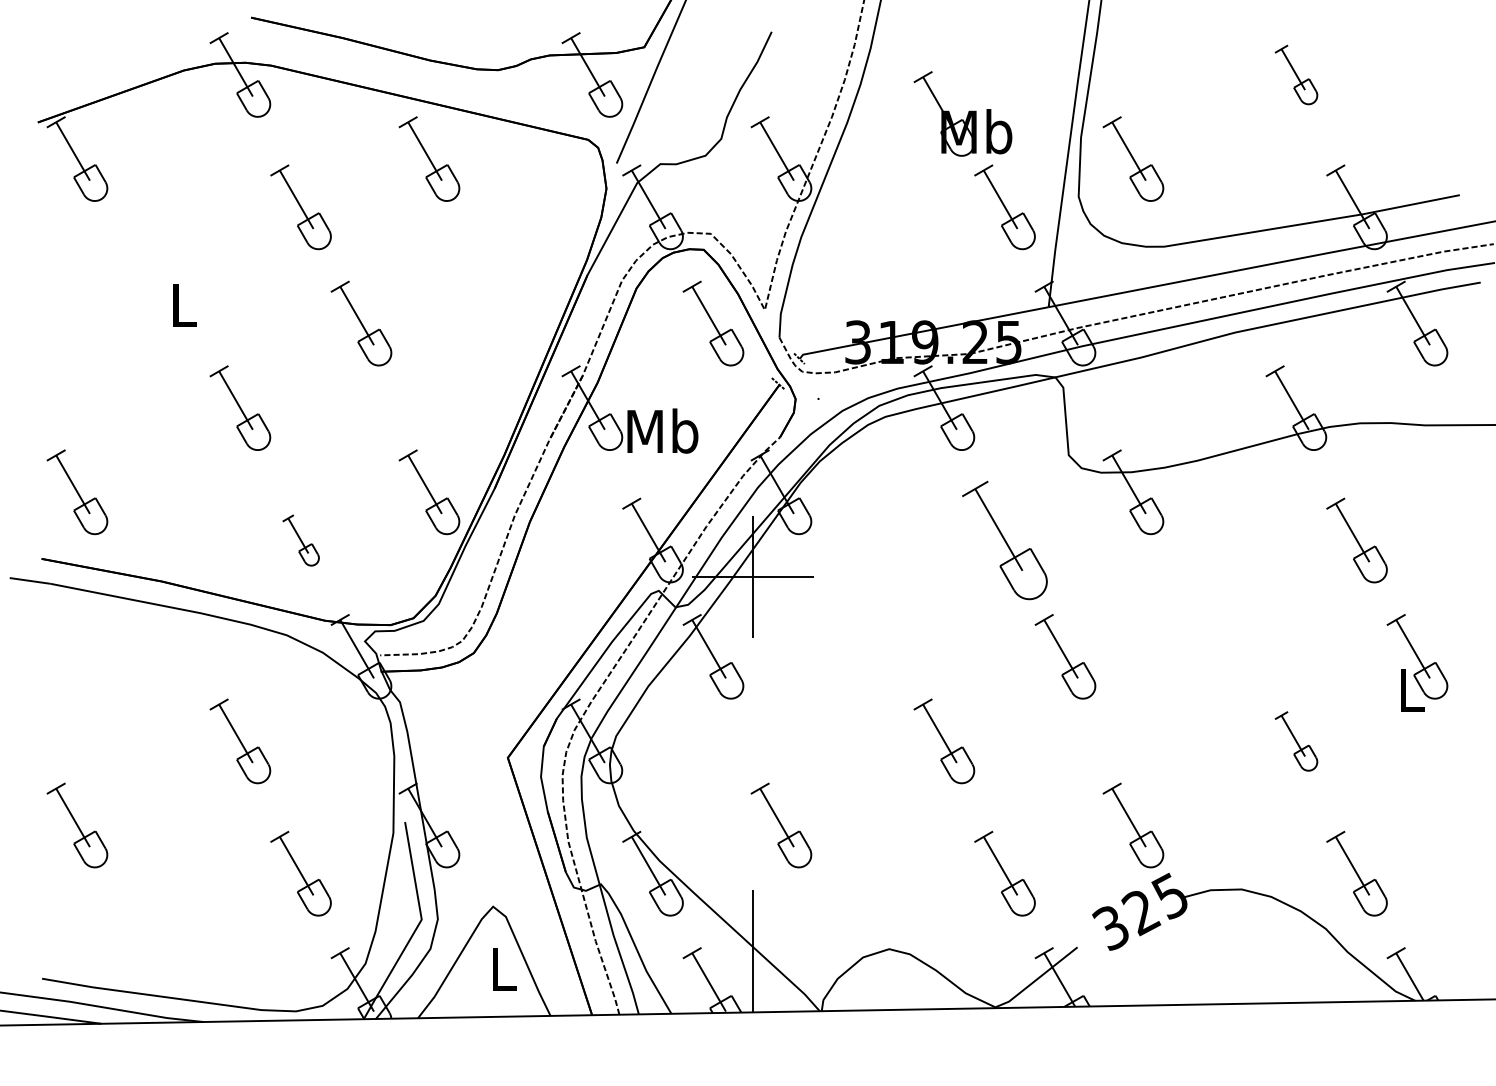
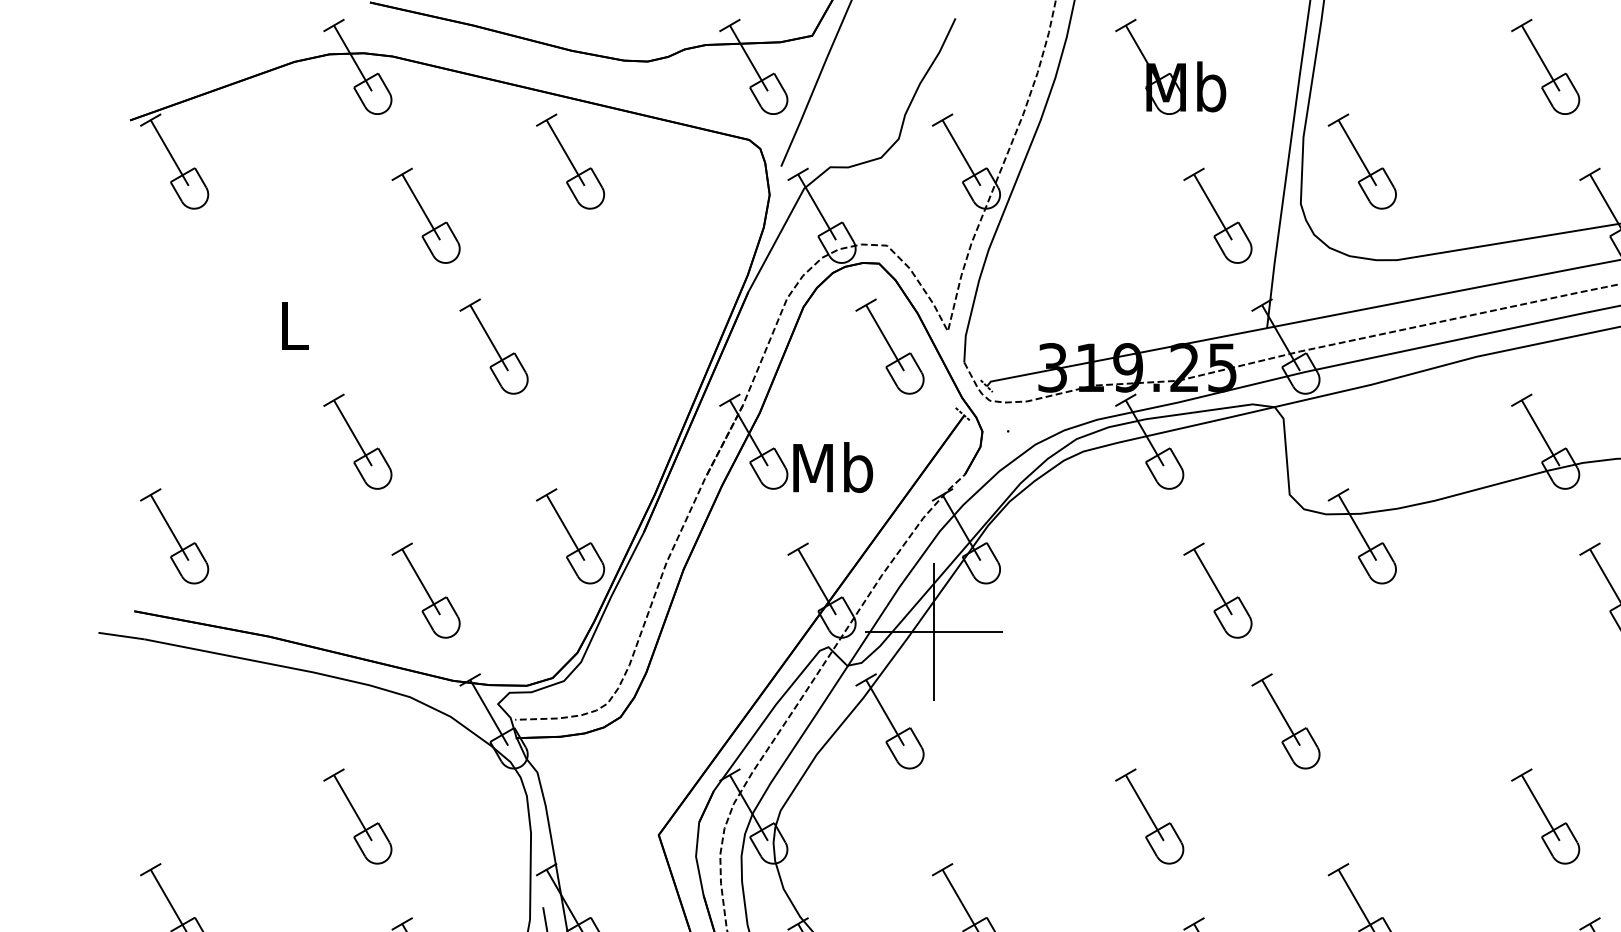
part: (1296, 74) -> (1545, 66), size x1.43
part: (962, 113) -> (1170, 66), moved
part: (300, 540) -> (425, 590), size x1.67
part: (1004, 540) -> (1217, 590), size x0.71
part: (1296, 741) -> (1545, 816), size x1.43

